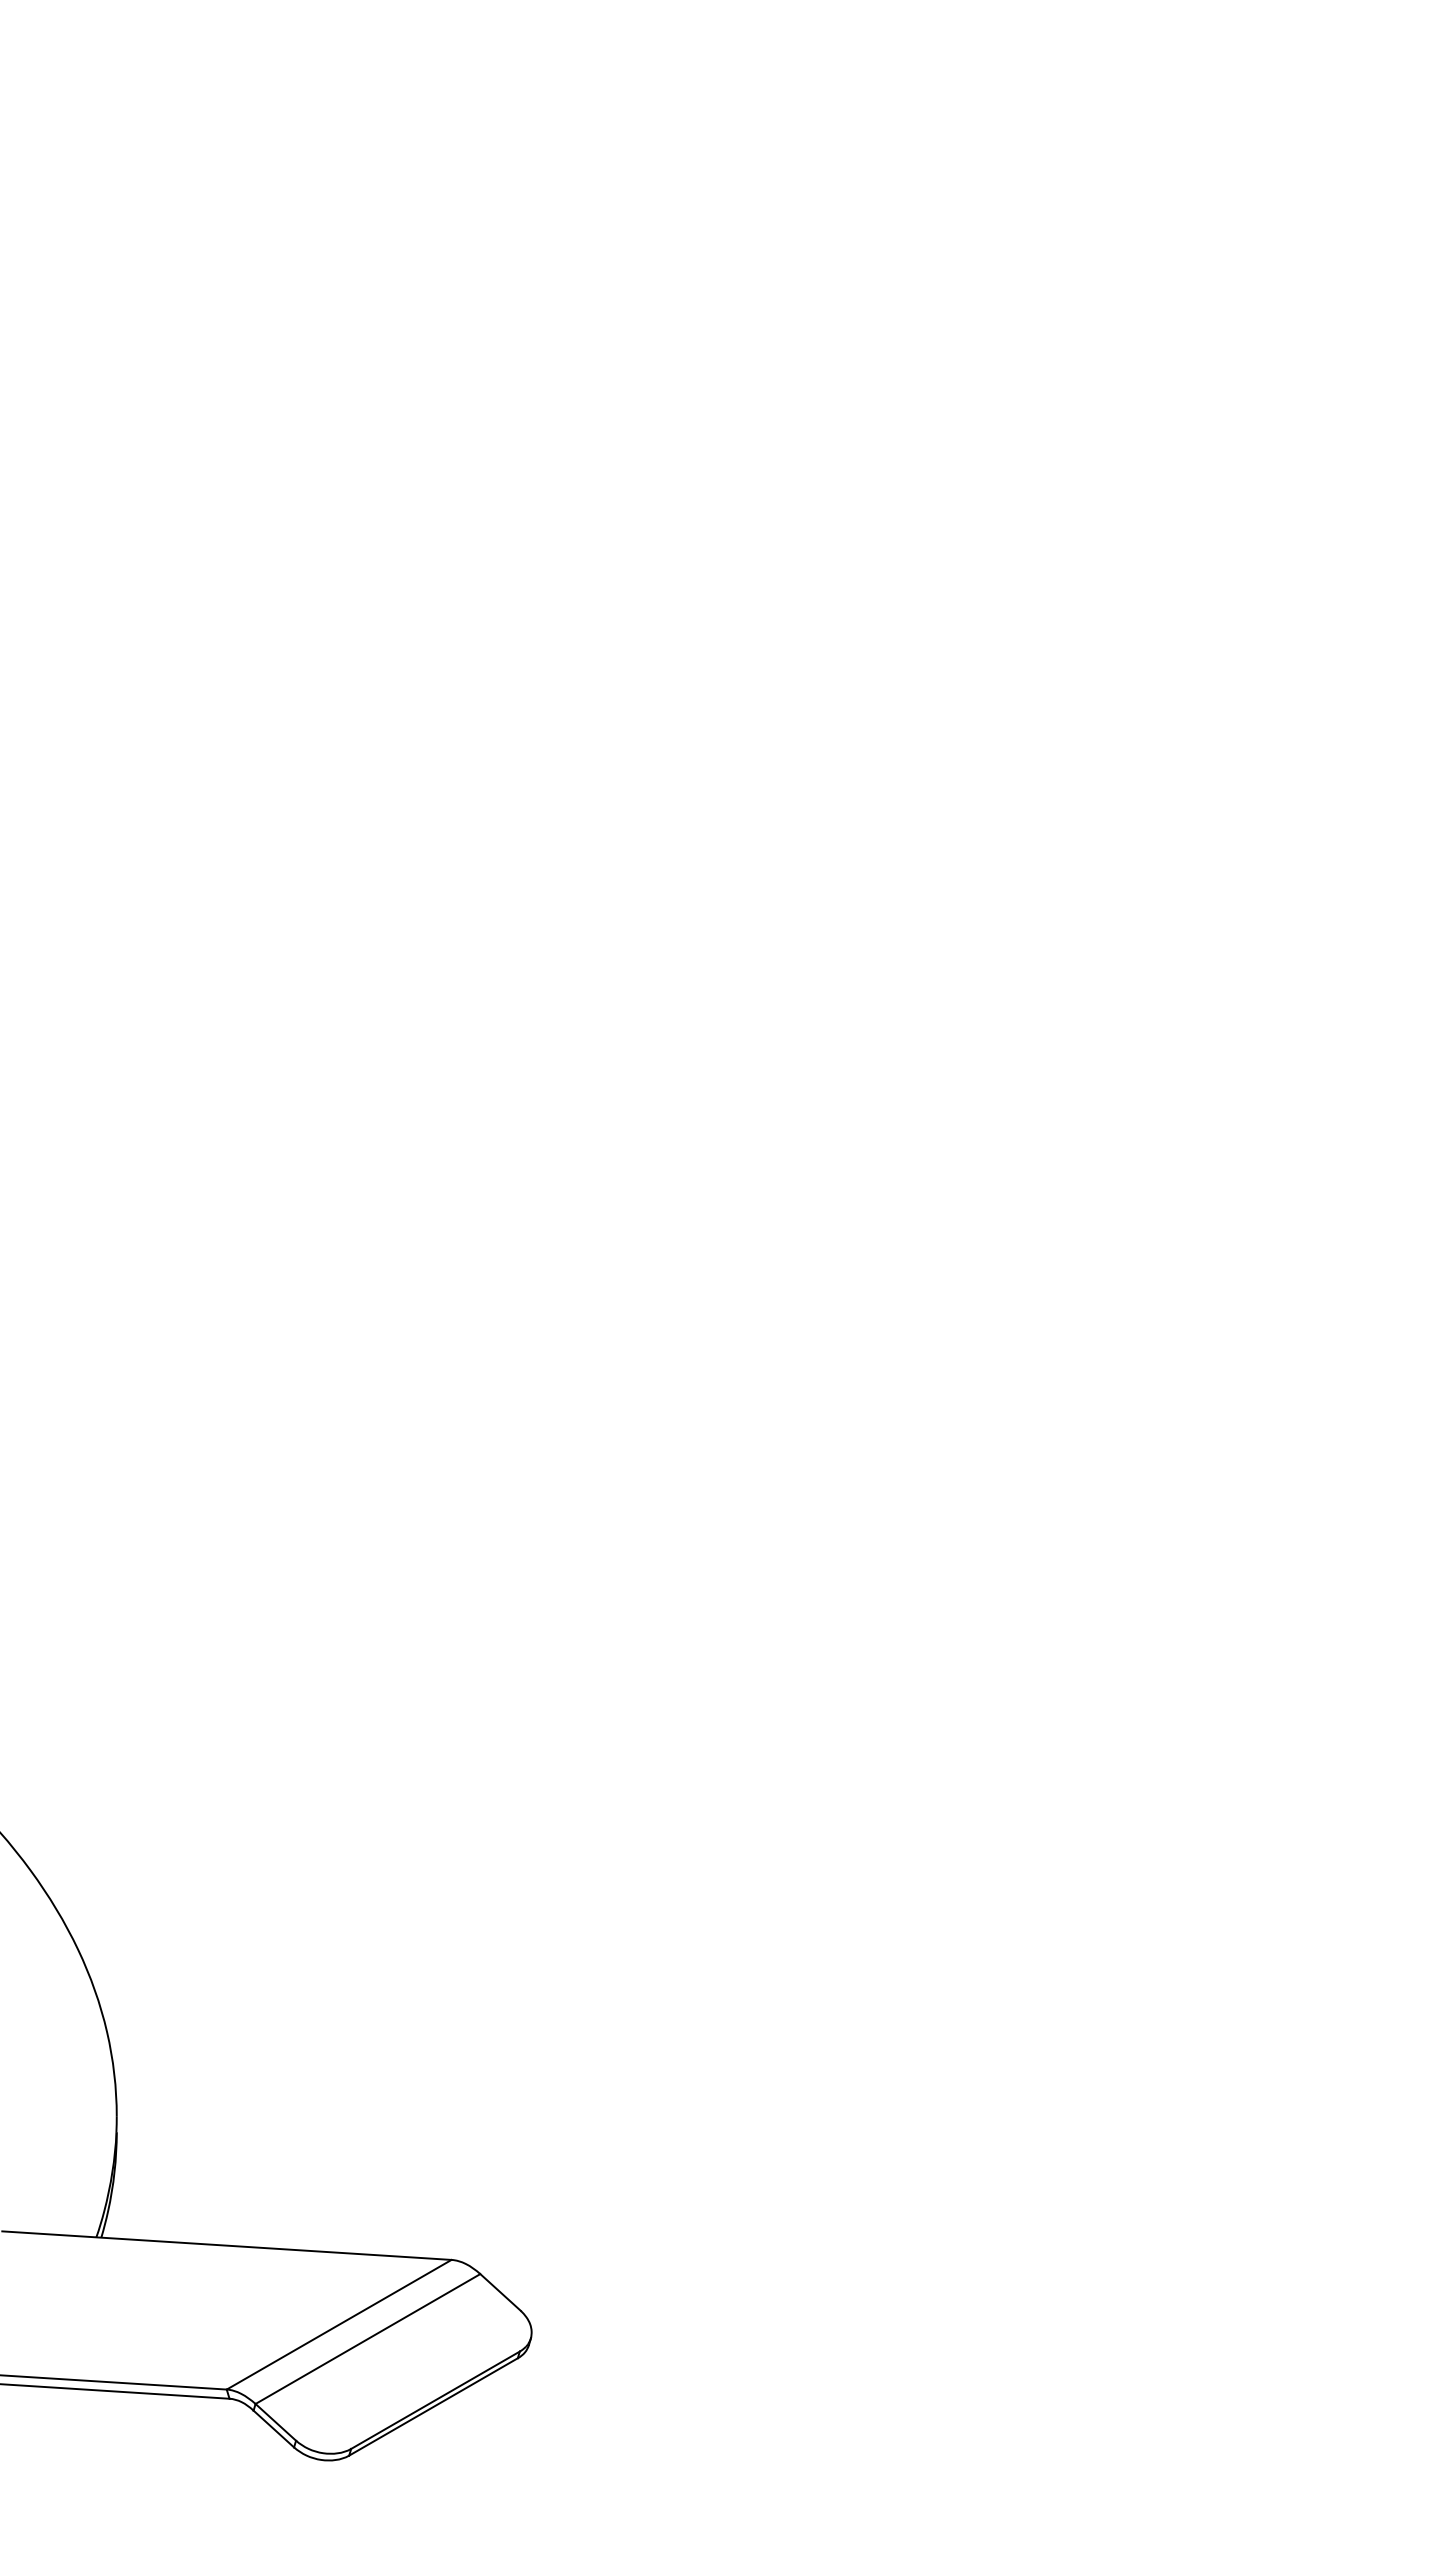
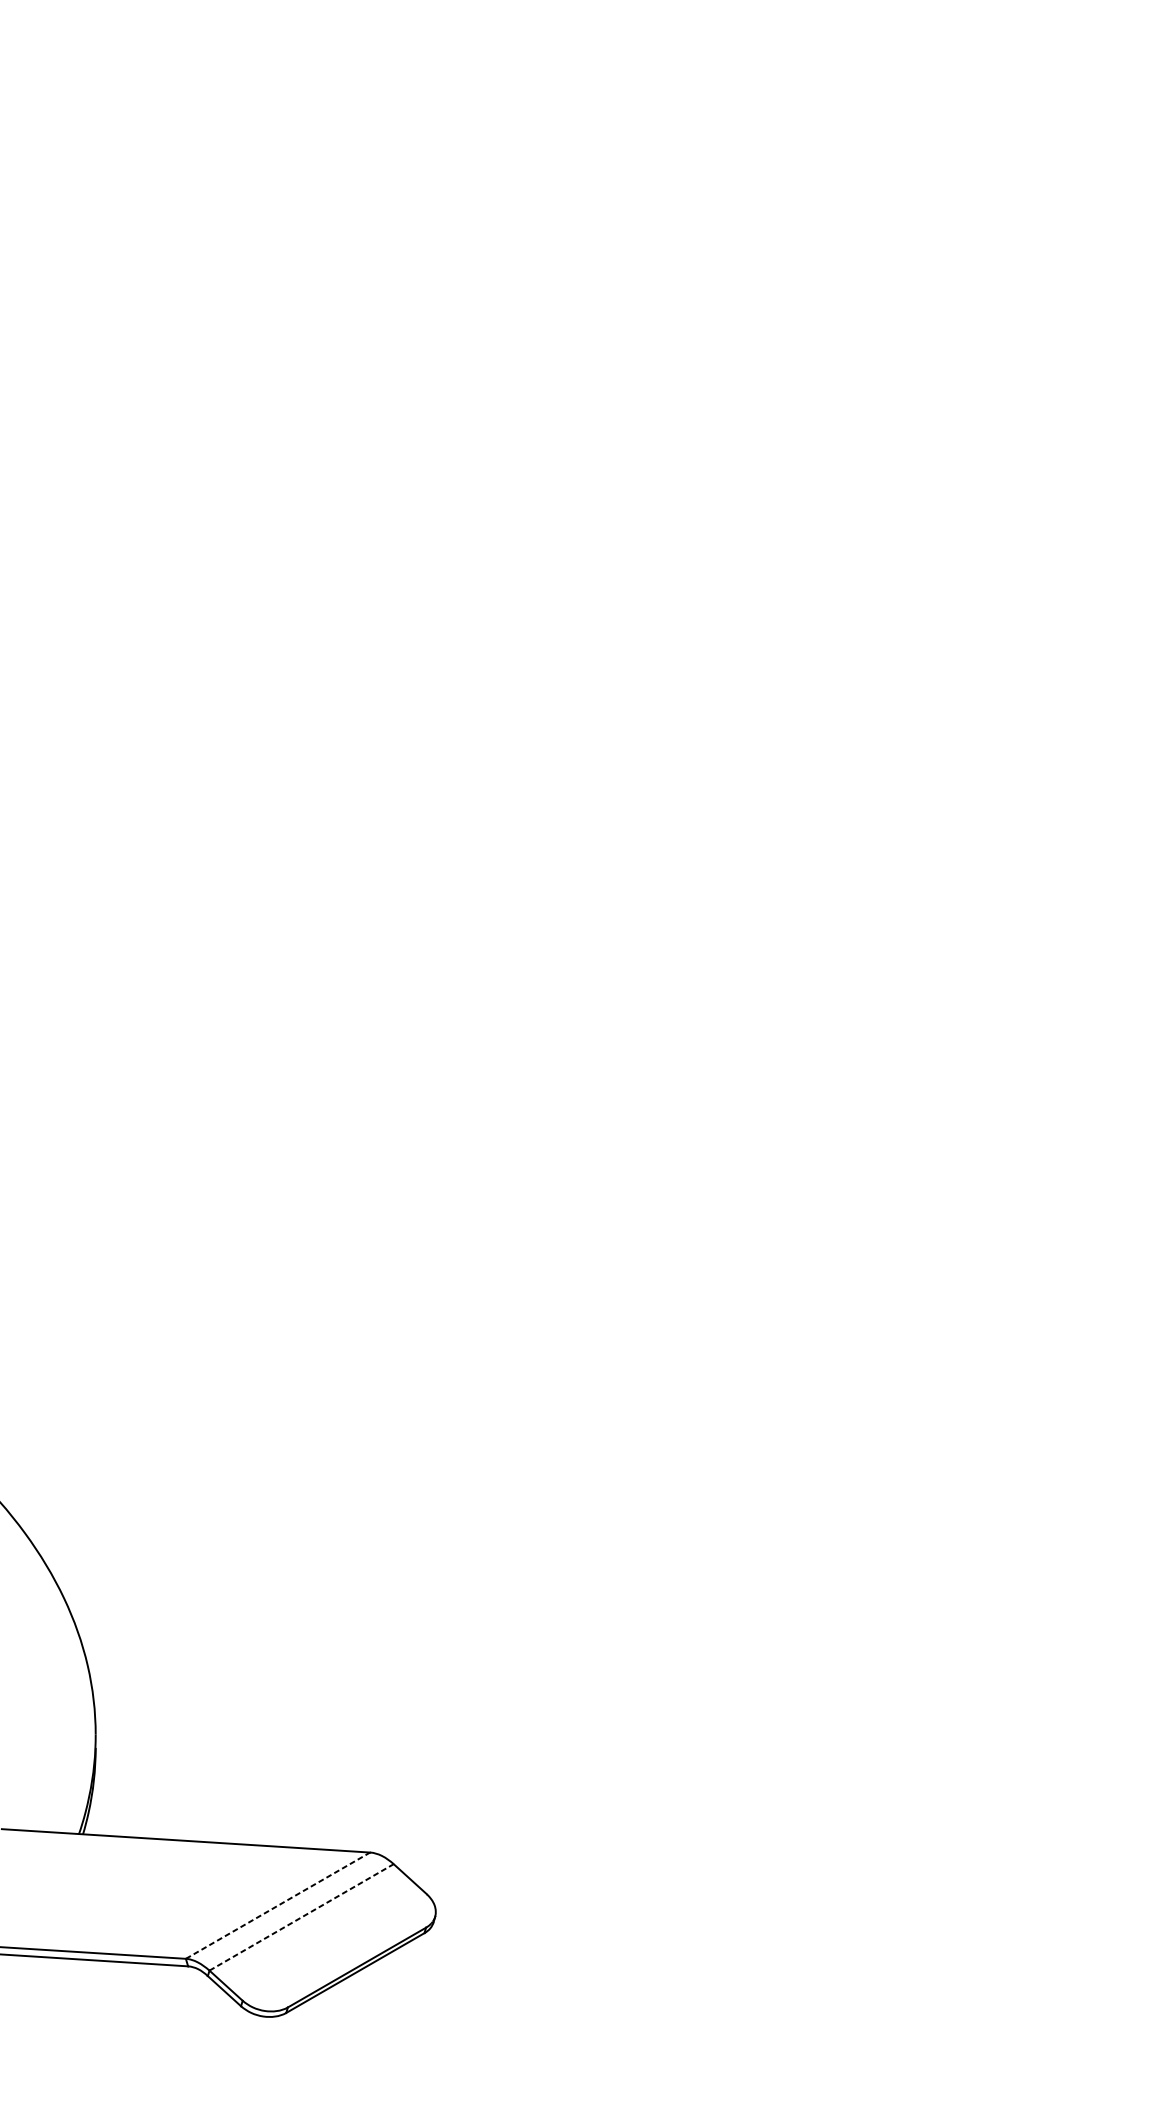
line: (339, 2324) -> (278, 1905), solid -> dashed
line: (367, 2339) -> (301, 1917), solid -> dashed

